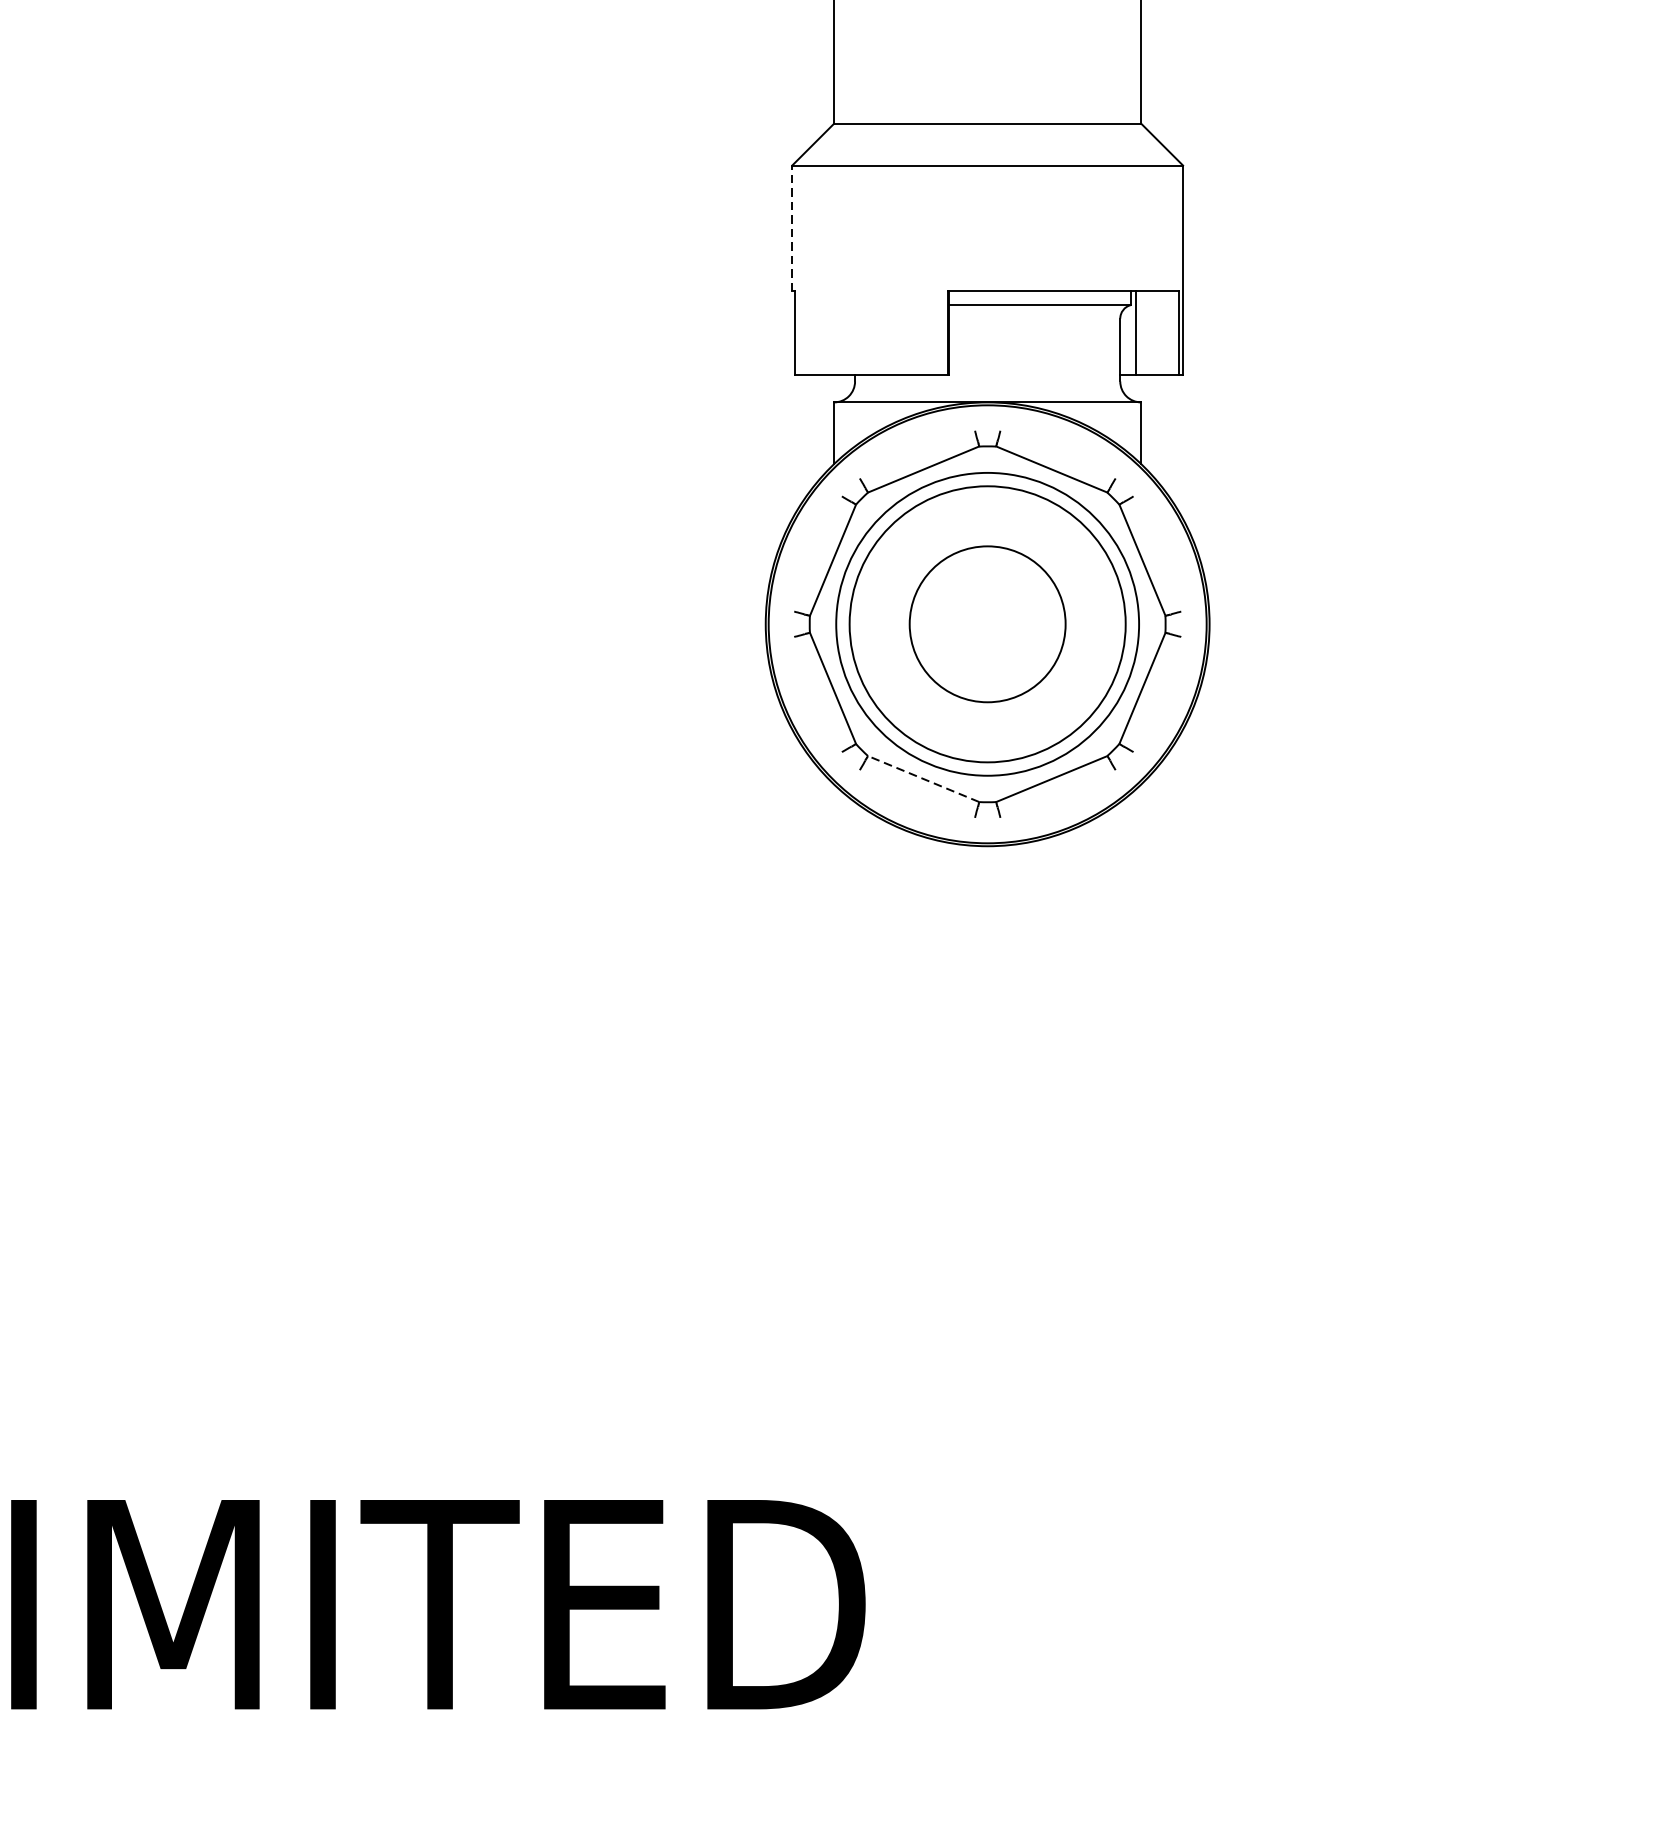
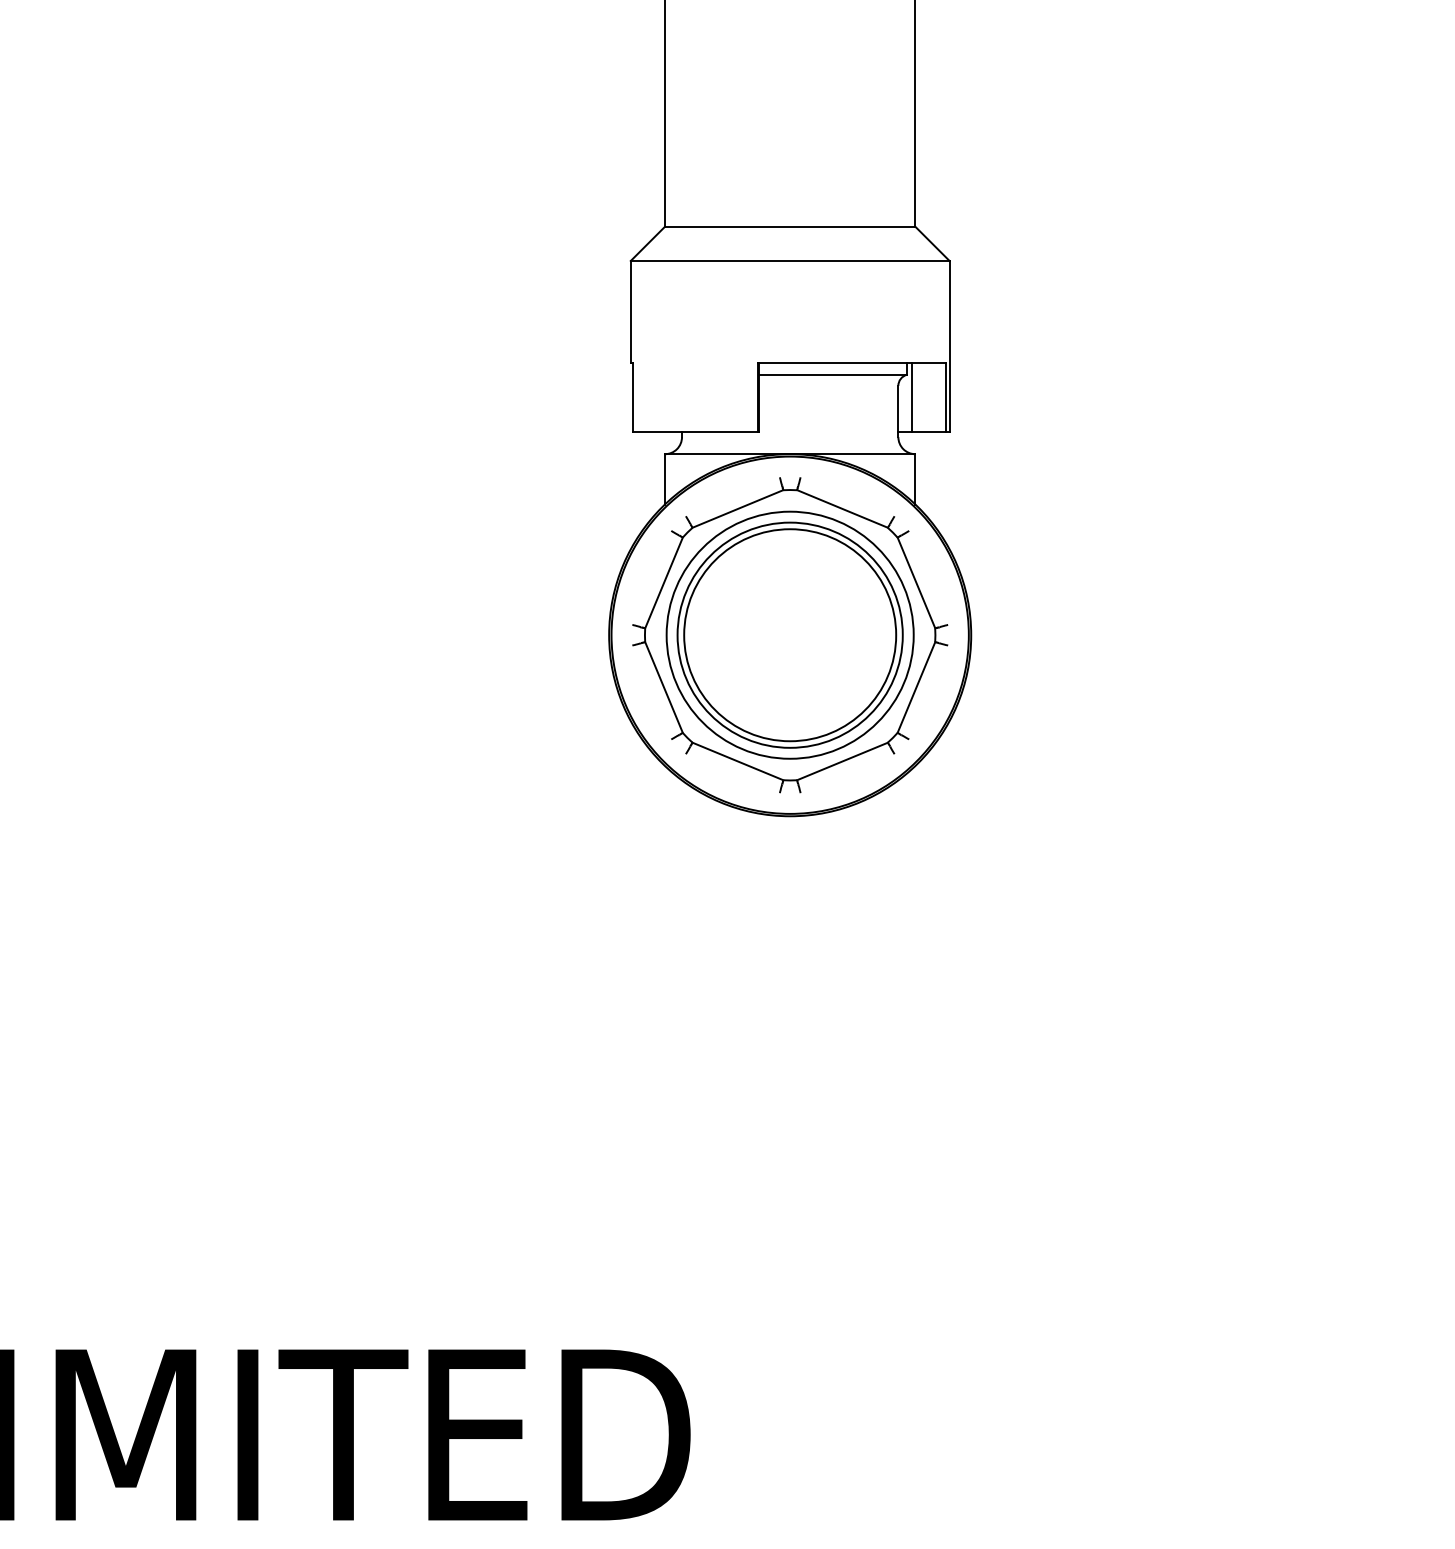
line: (791, 227) -> (630, 311), dashed -> solid
circle: (988, 624) -> (790, 635), size x1.67
line: (923, 779) -> (737, 761), dashed -> solid

